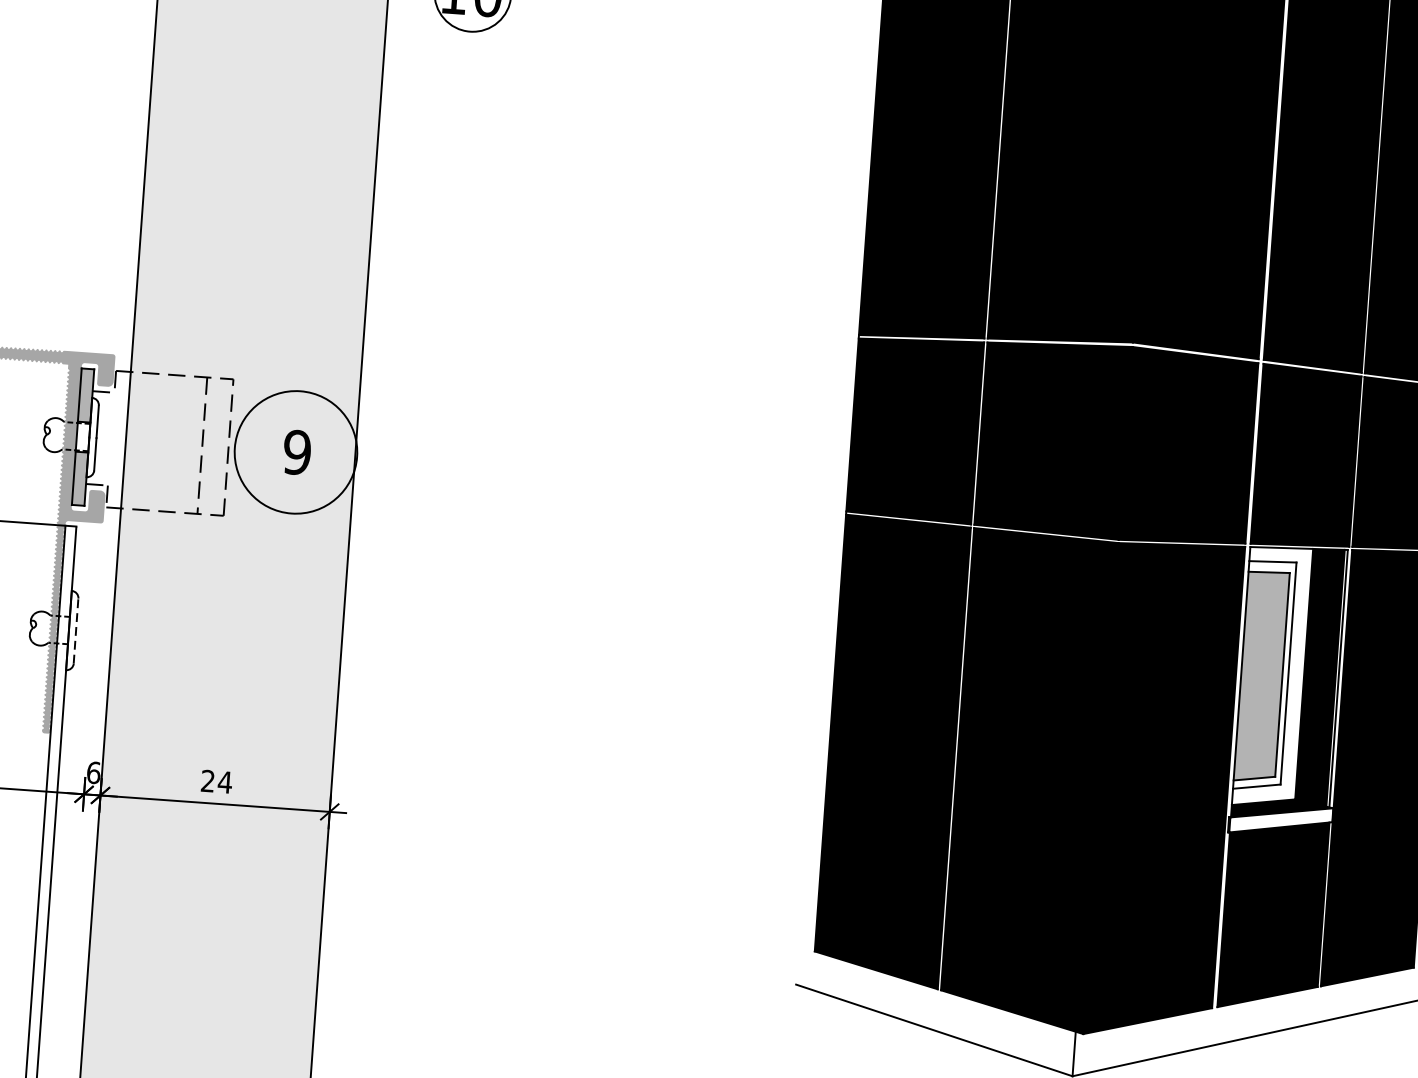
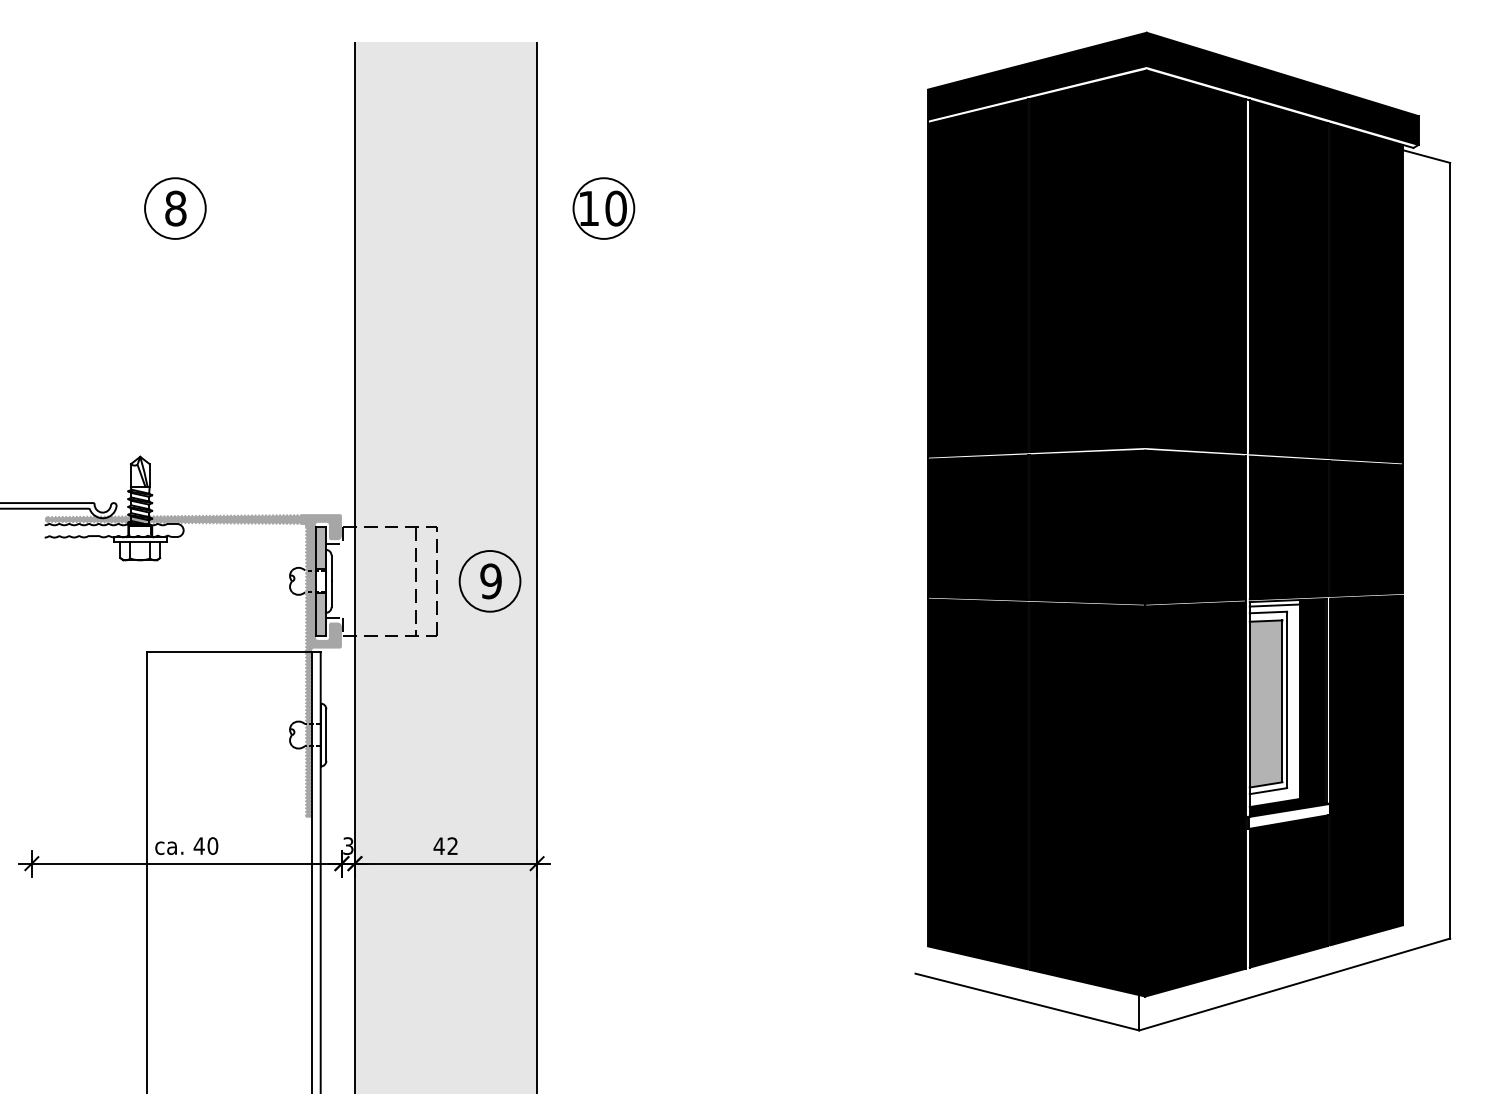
circle: (295, 452) -> (489, 581), size x0.62
line: (1281, 553) -> (1274, 605), added
line: (76, 631) -> (326, 735), dashed -> solid
text: (93, 772) -> (348, 845), 6 -> 3
text: (216, 780) -> (445, 845), 24 -> 42

